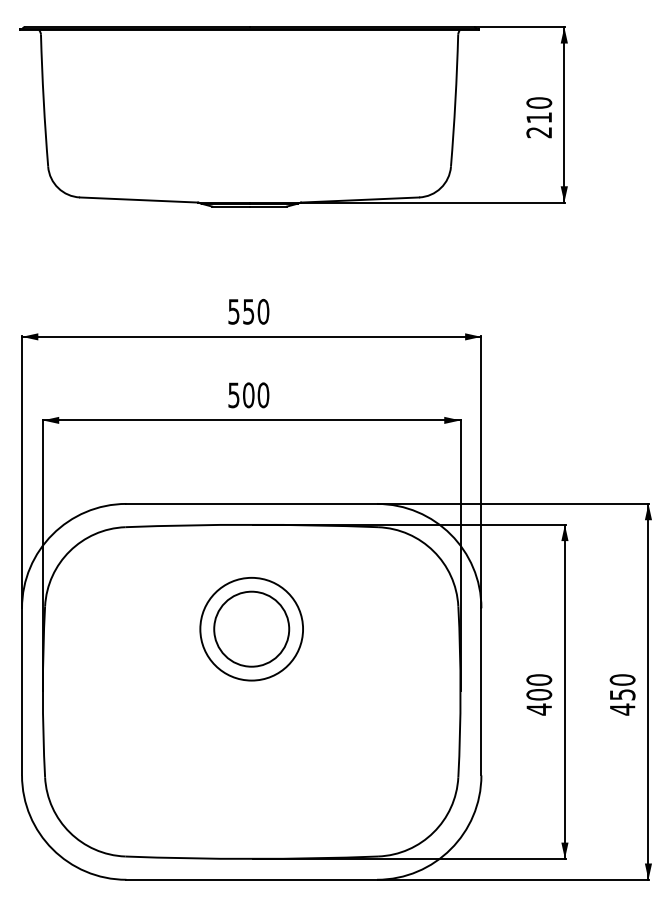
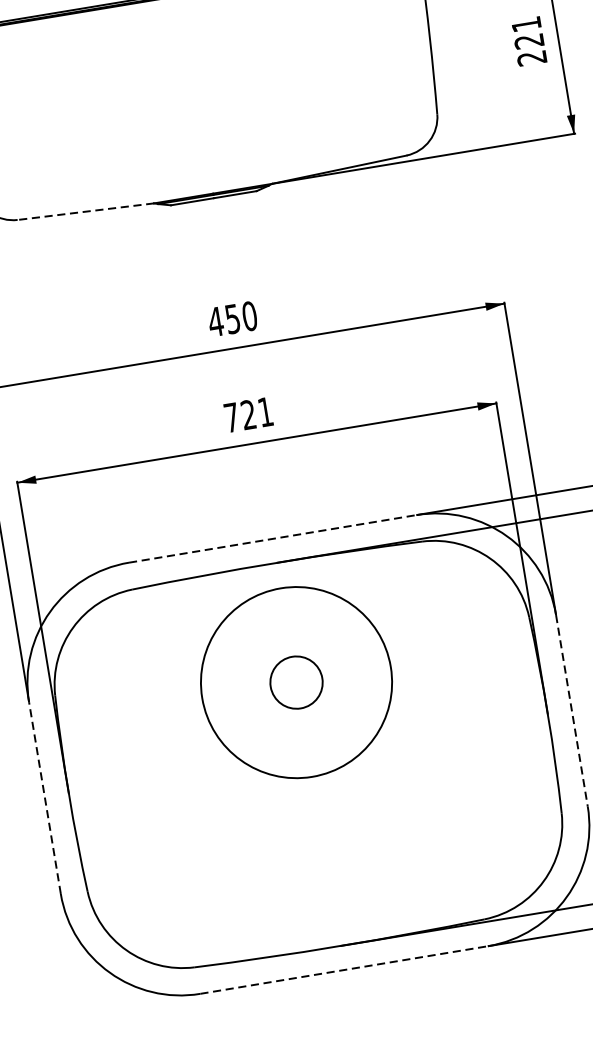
text: (539, 110) -> (528, 32), 210 -> 221
line: (138, 200) -> (85, 212), solid -> dashed
text: (233, 311) -> (215, 321), 550 -> 450
text: (248, 395) -> (248, 415), 500 -> 721
line: (252, 503) -> (273, 538), solid -> dashed
circle: (251, 628) -> (296, 681), size x0.6
circle: (251, 628) -> (296, 681), size x1.6
line: (22, 691) -> (45, 797), solid -> dashed
line: (481, 691) -> (571, 710), solid -> dashed
line: (252, 879) -> (344, 969), solid -> dashed

